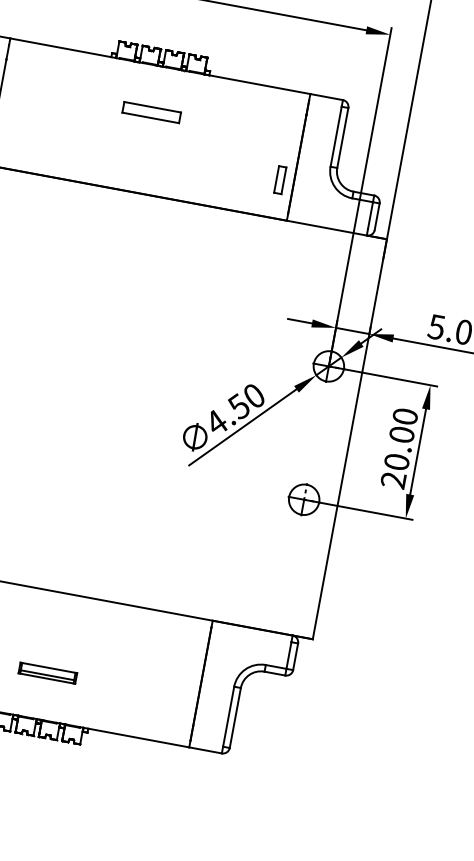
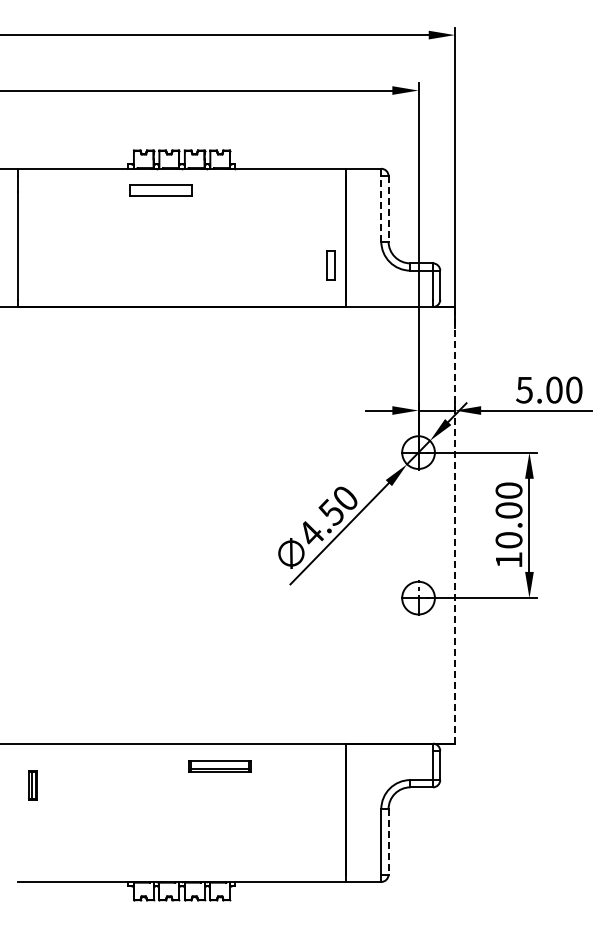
part: (151, 112) -> (160, 190), moved
line: (336, 136) -> (381, 208), solid -> dashed
line: (342, 137) -> (388, 208), solid -> dashed
line: (349, 438) -> (454, 524), solid -> dashed
text: (392, 480) -> (508, 560), 20.00 -> 10.00
part: (47, 673) -> (219, 766), moved
line: (235, 717) -> (388, 841), solid -> dashed

